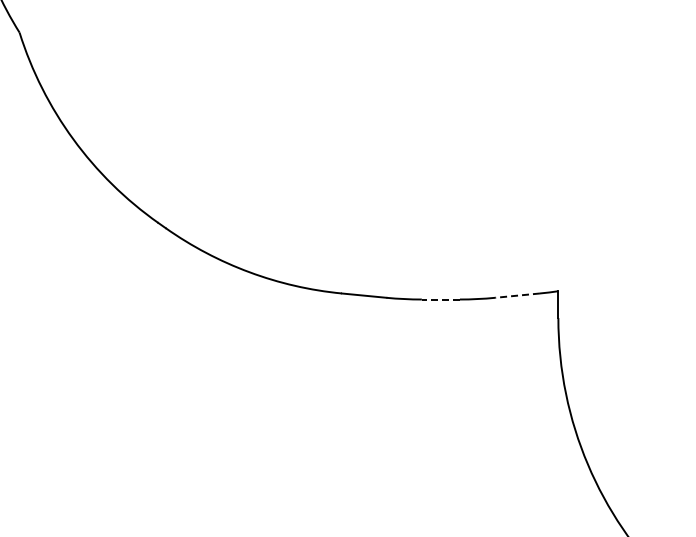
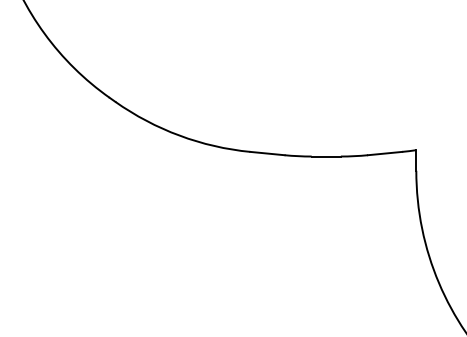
line: (517, 295) -> (384, 153), dashed -> solid
line: (440, 299) -> (325, 156), dashed -> solid

